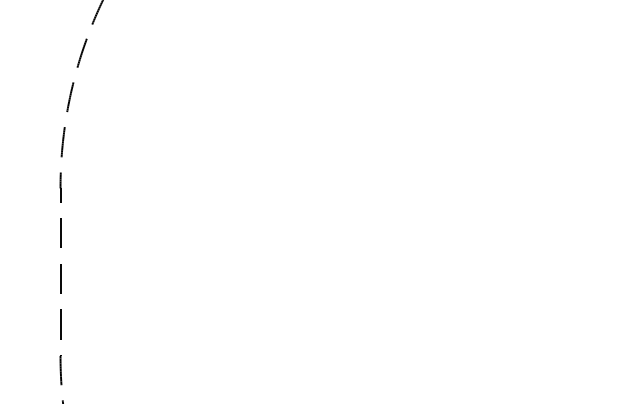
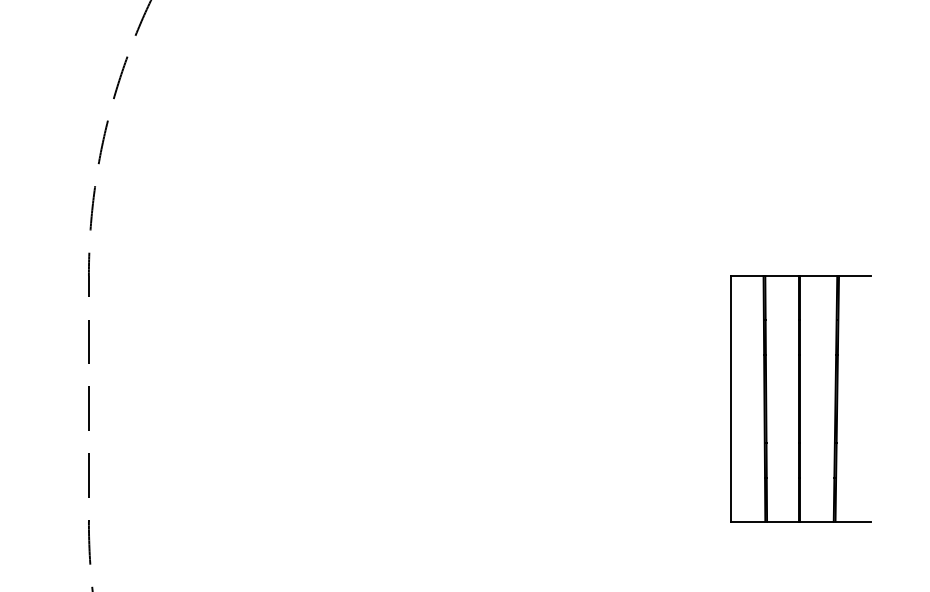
part: (545, 271) -> (800, 397), added

